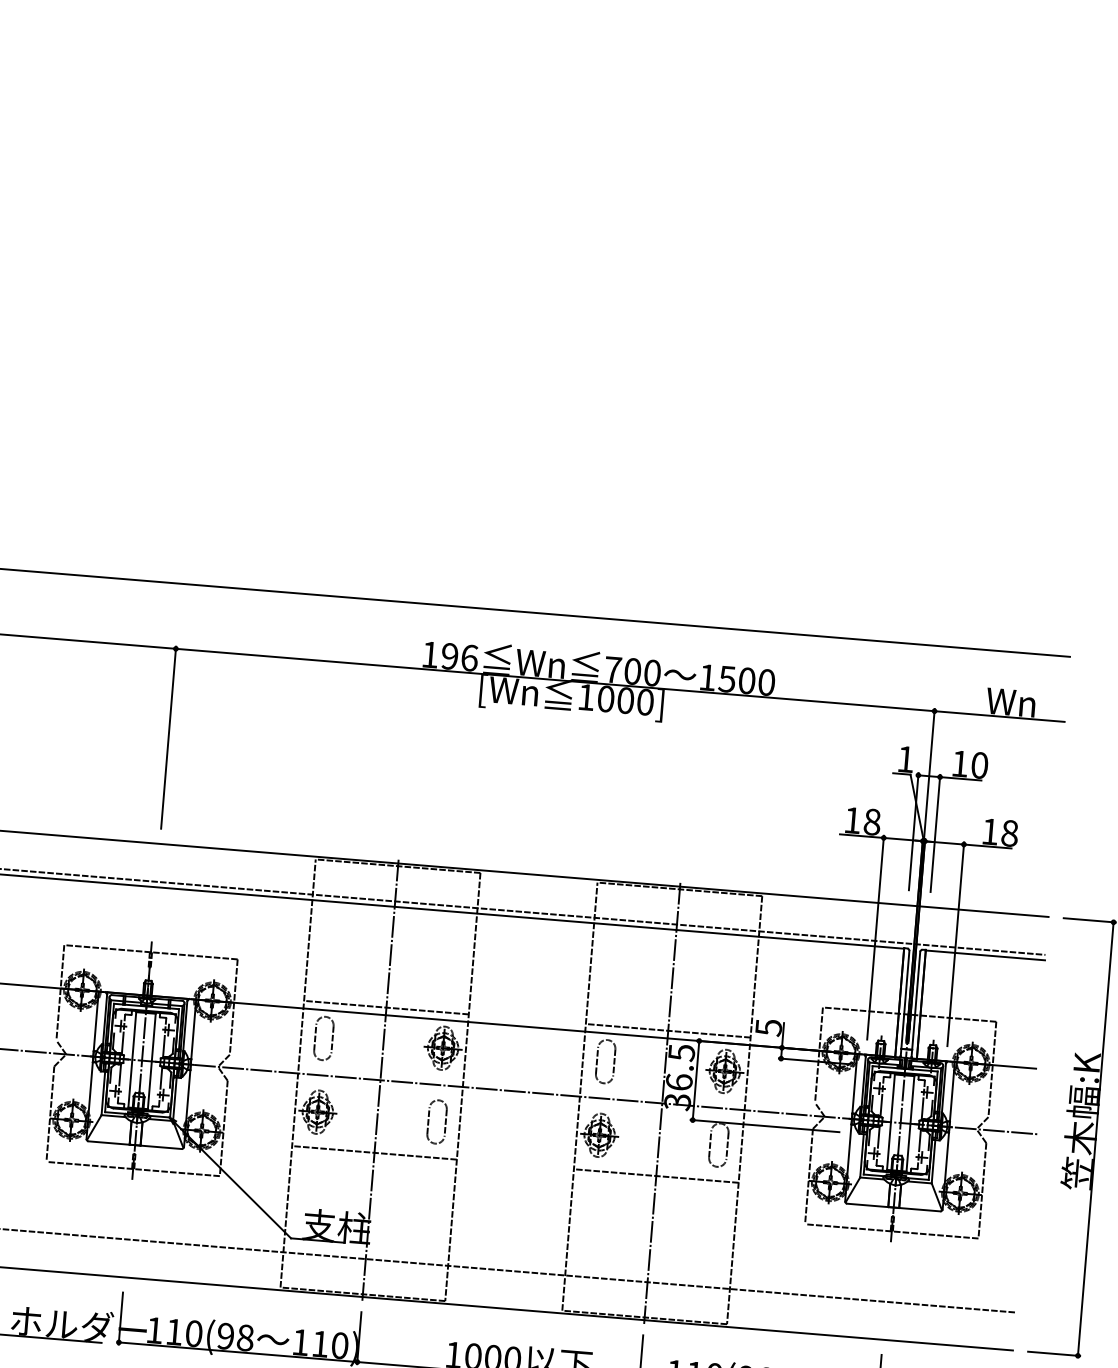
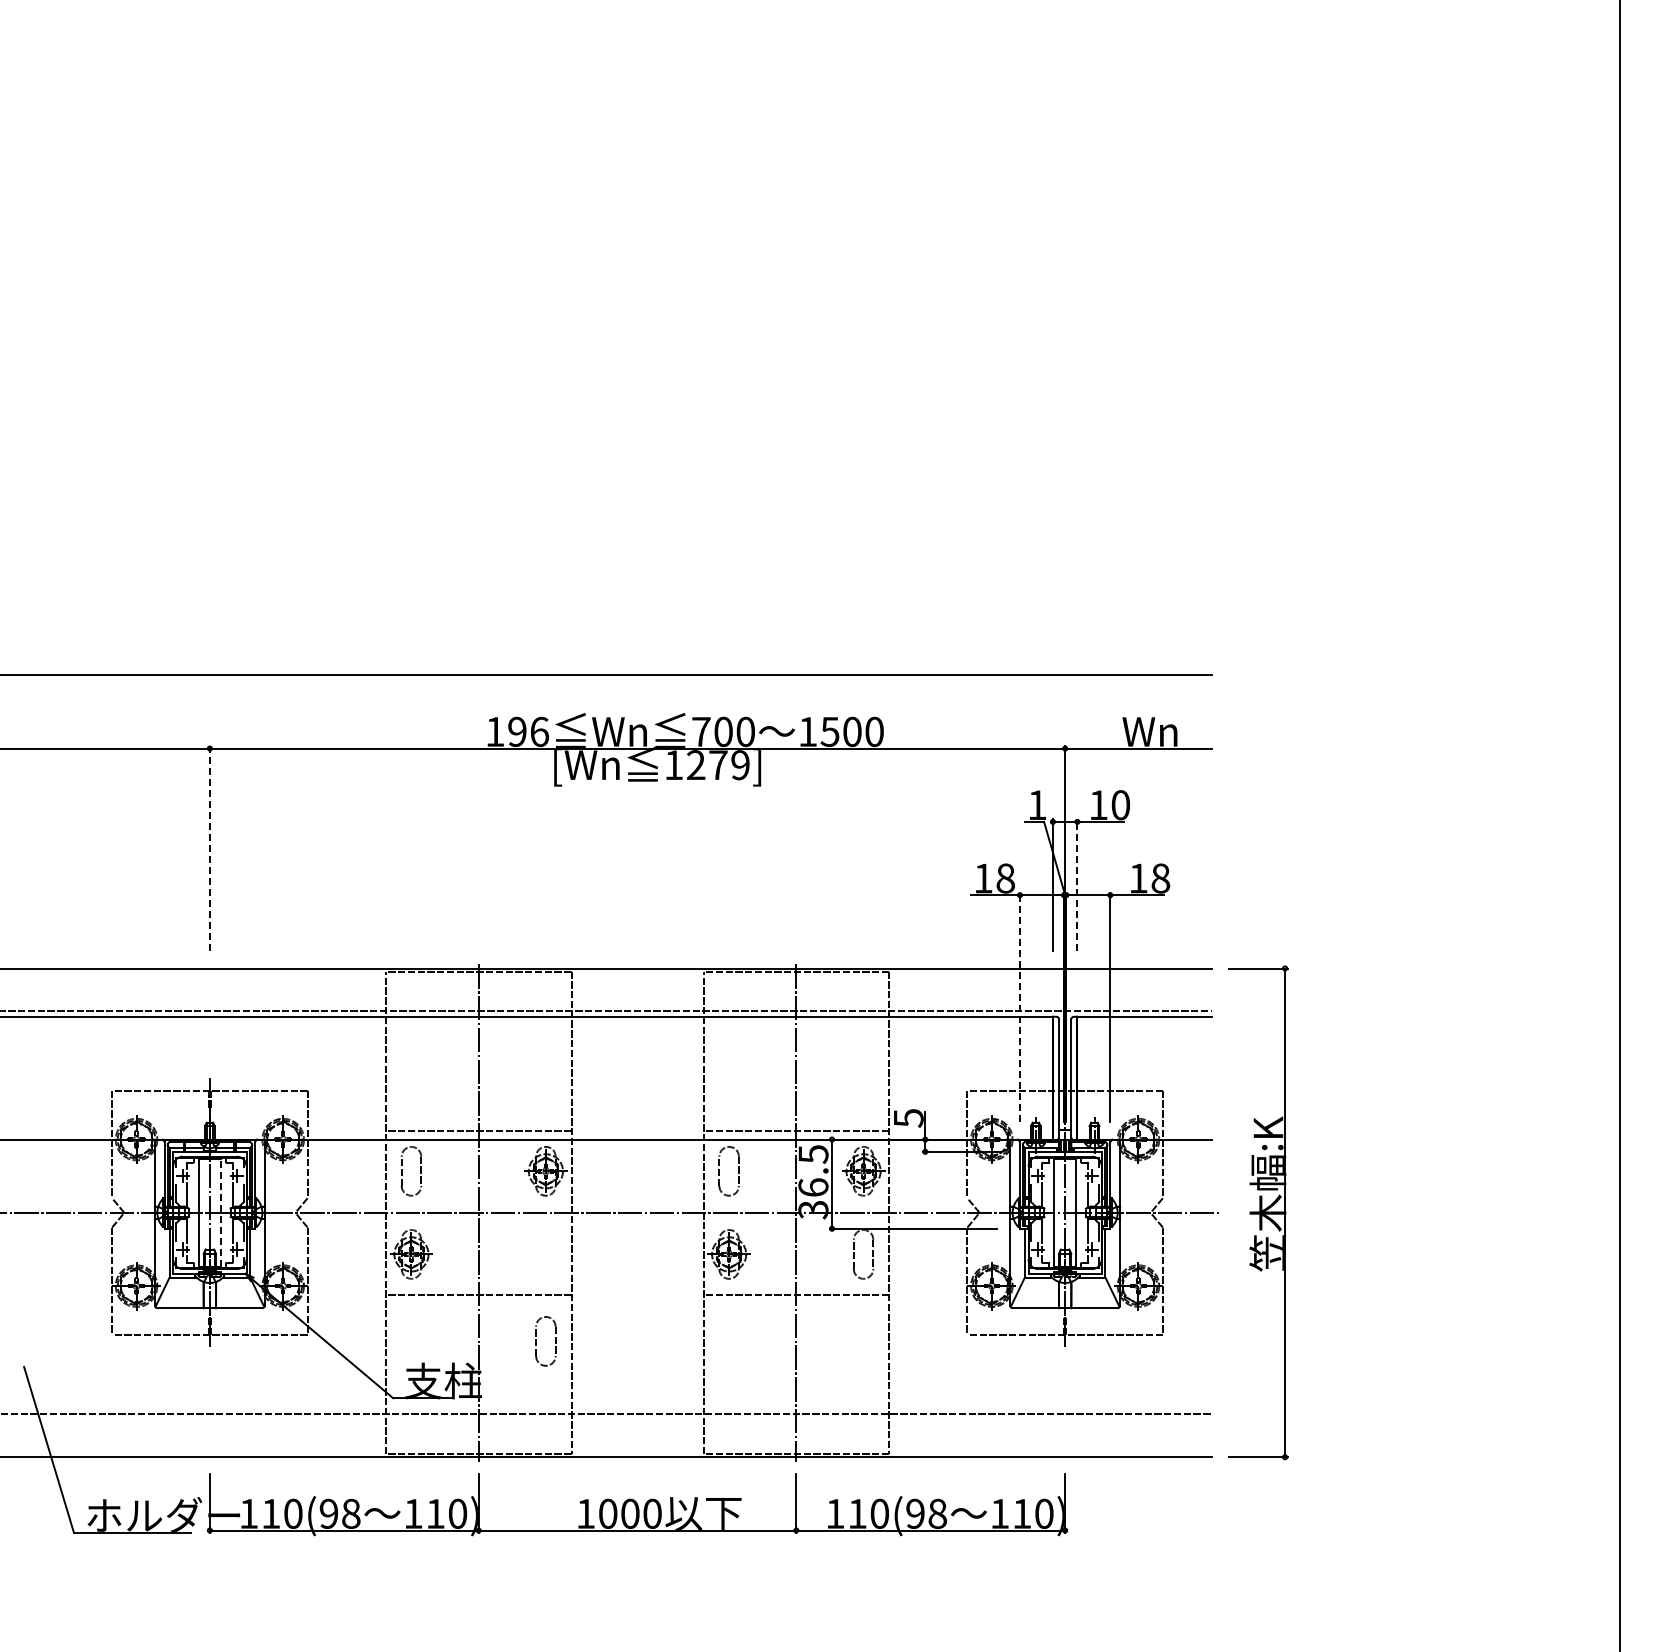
text: (625, 700) -> (718, 765), 1000] -> 1279]
line: (168, 737) -> (209, 848), solid -> dashed
line: (935, 833) -> (1077, 885), solid -> dashed
line: (875, 937) -> (1019, 1007), solid -> dashed
line: (151, 1061) -> (220, 1212), solid -> dashed
part: (428, 1121) -> (536, 1341), moved

